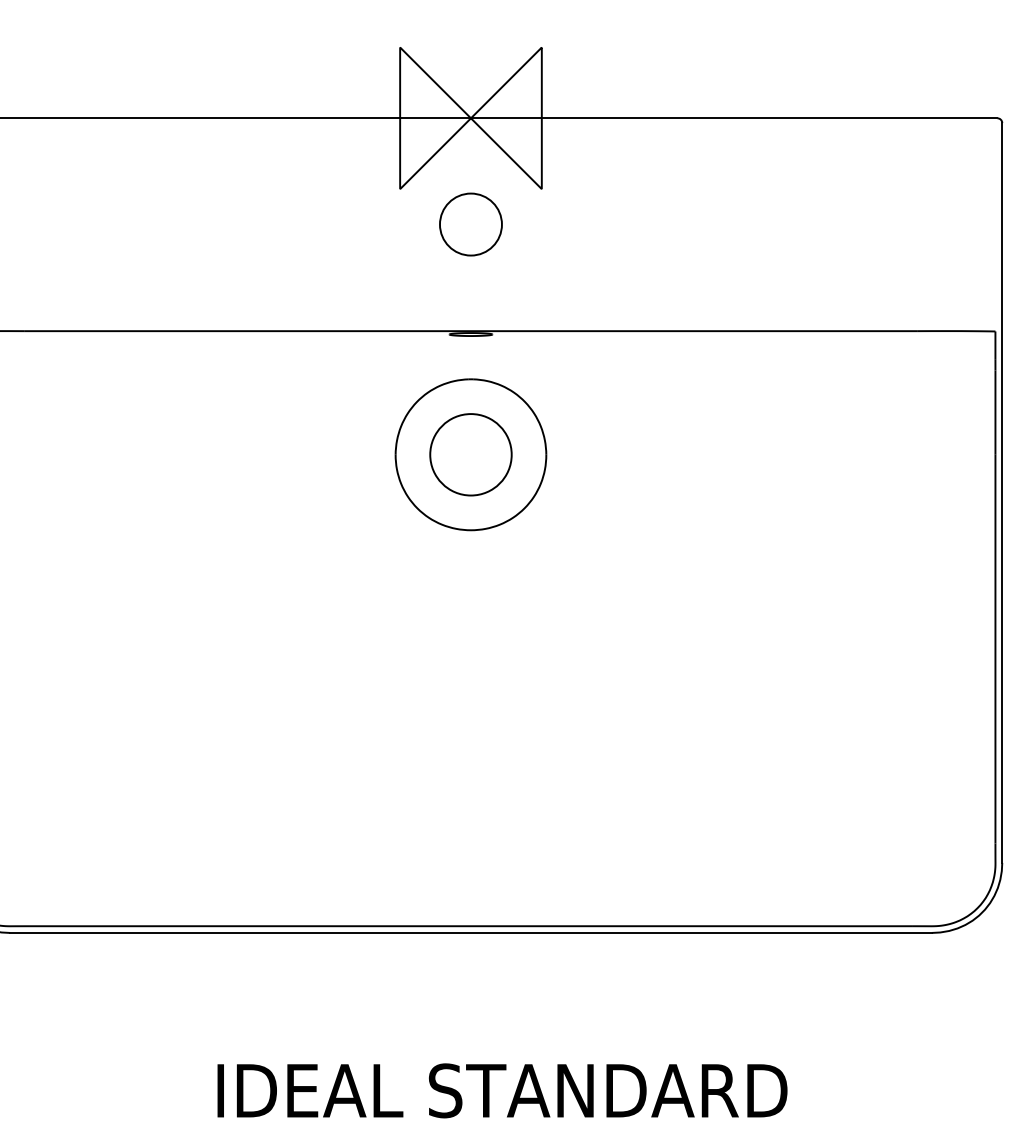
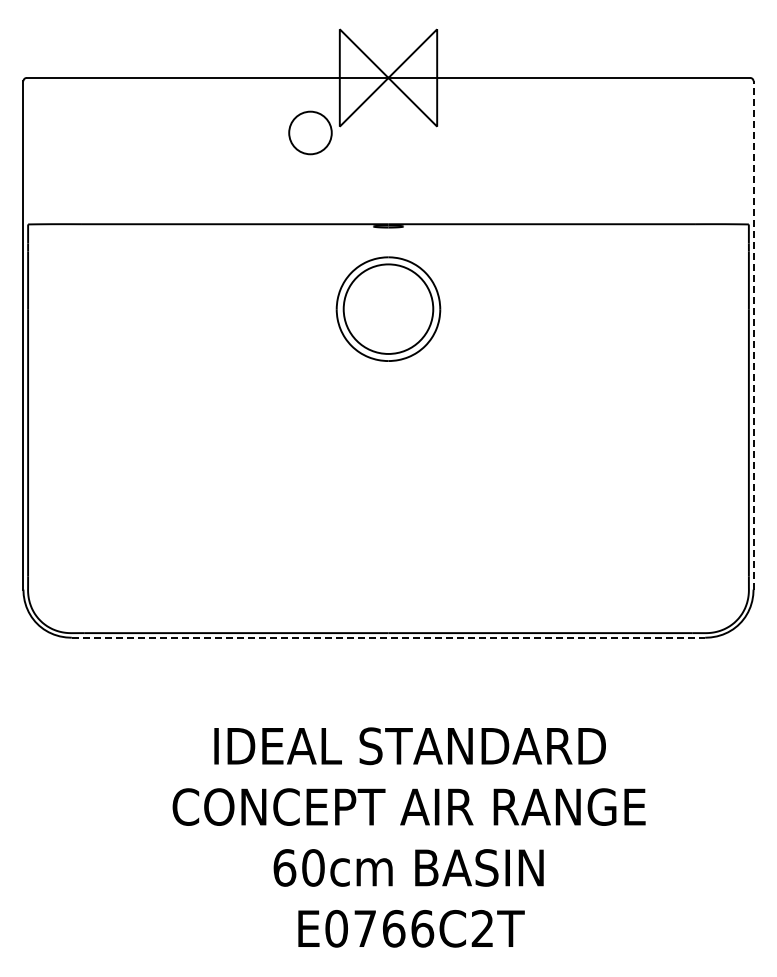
circle: (470, 223) -> (310, 132), moved
circle: (470, 455) -> (388, 309), size x1.6
line: (1002, 491) -> (753, 334), solid -> dashed
line: (470, 932) -> (388, 637), solid -> dashed

